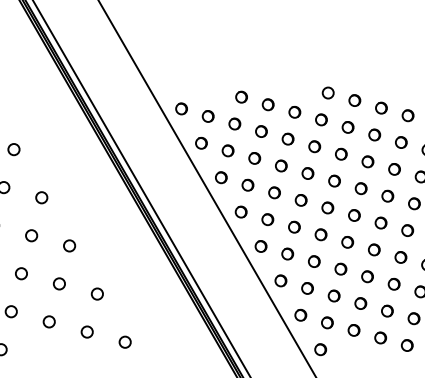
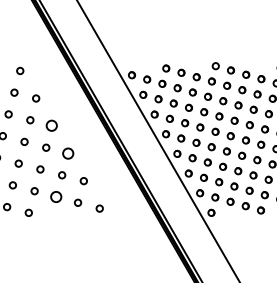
circle: (42, 198) -> (52, 126), size x1.6
circle: (68, 245) -> (67, 153), size x1.6
circle: (49, 321) -> (56, 196), size x1.6

